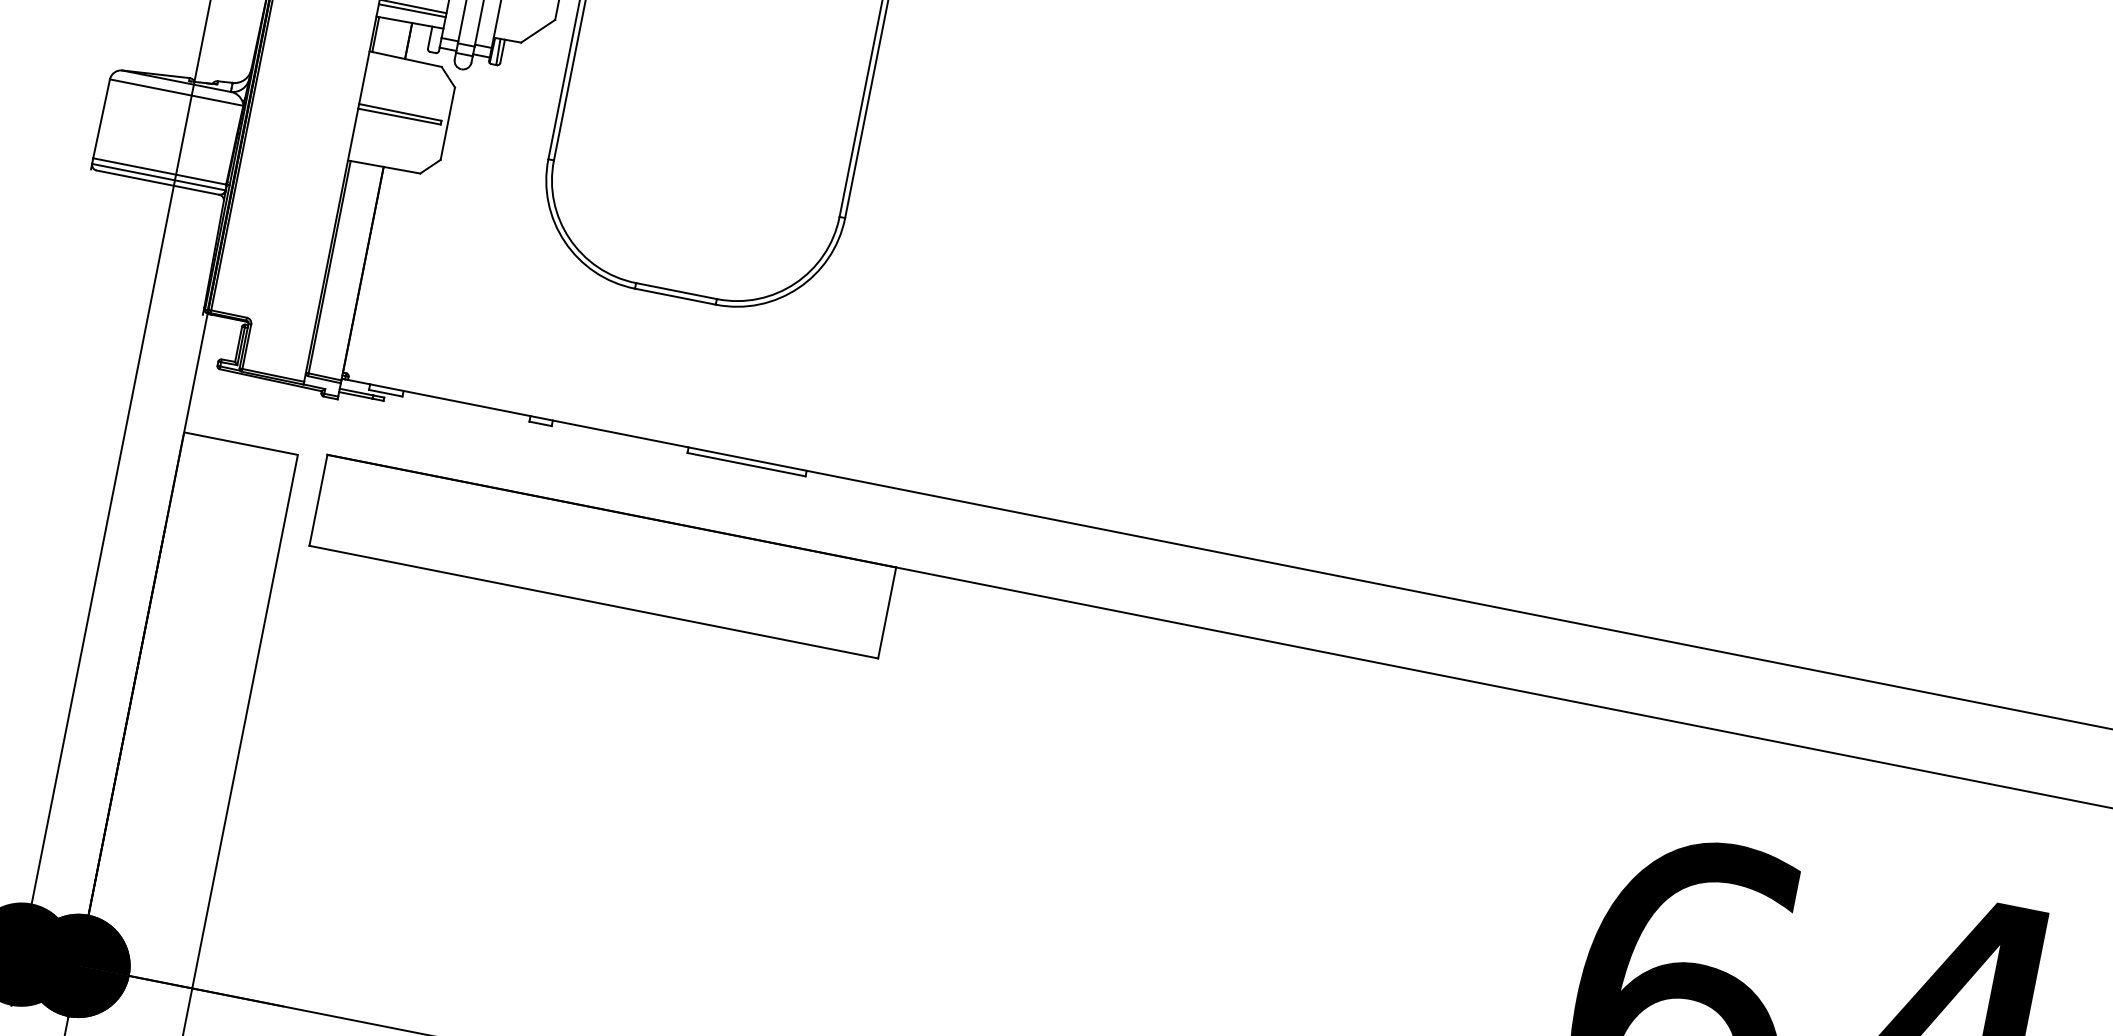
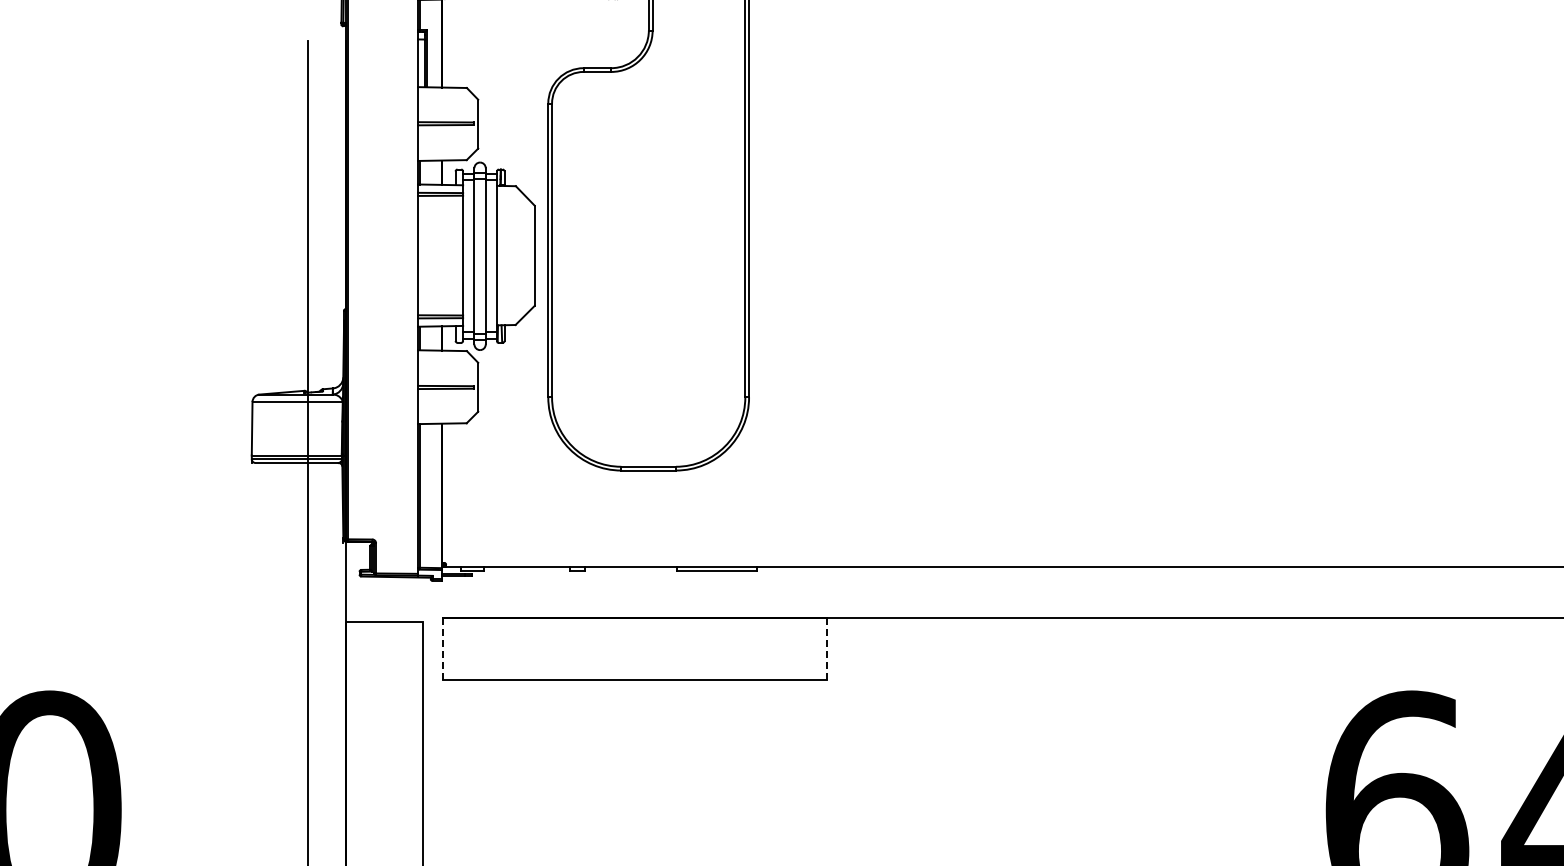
line: (318, 500) -> (442, 649), solid -> dashed
line: (887, 613) -> (827, 649), solid -> dashed

